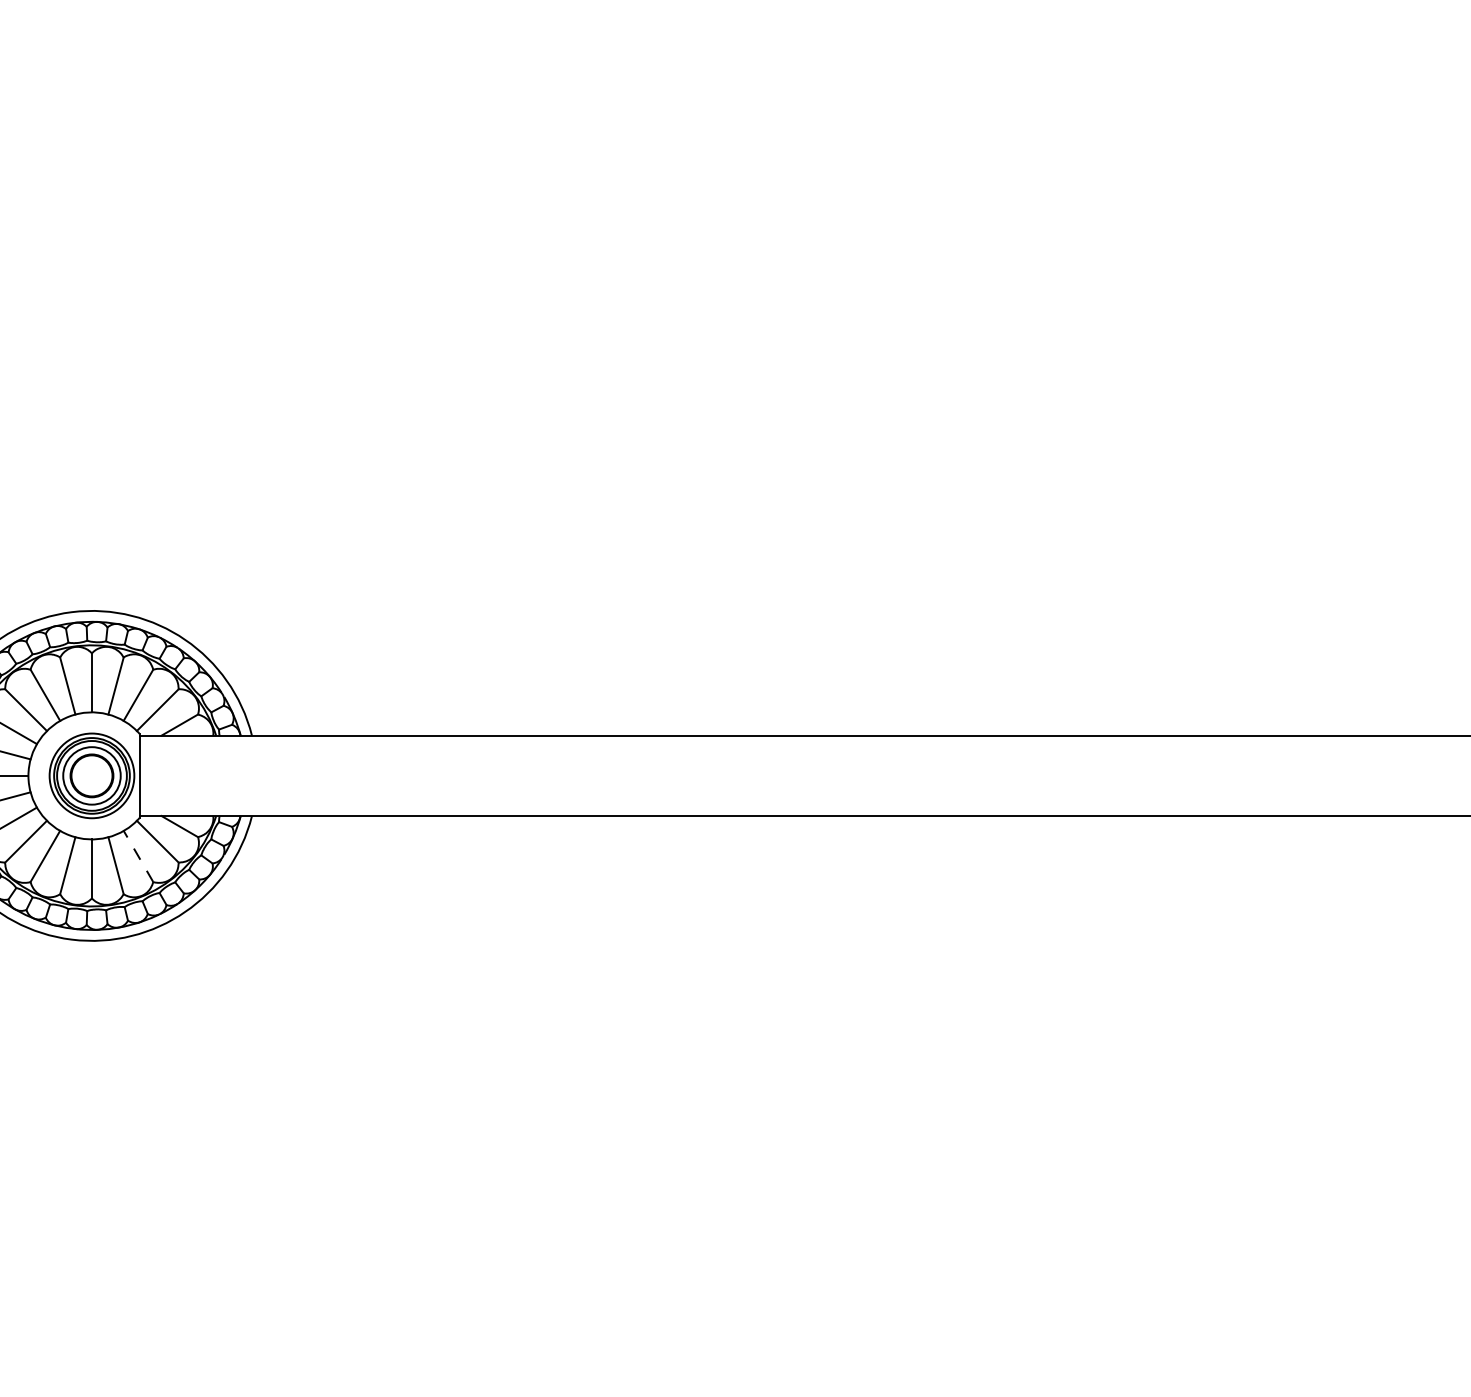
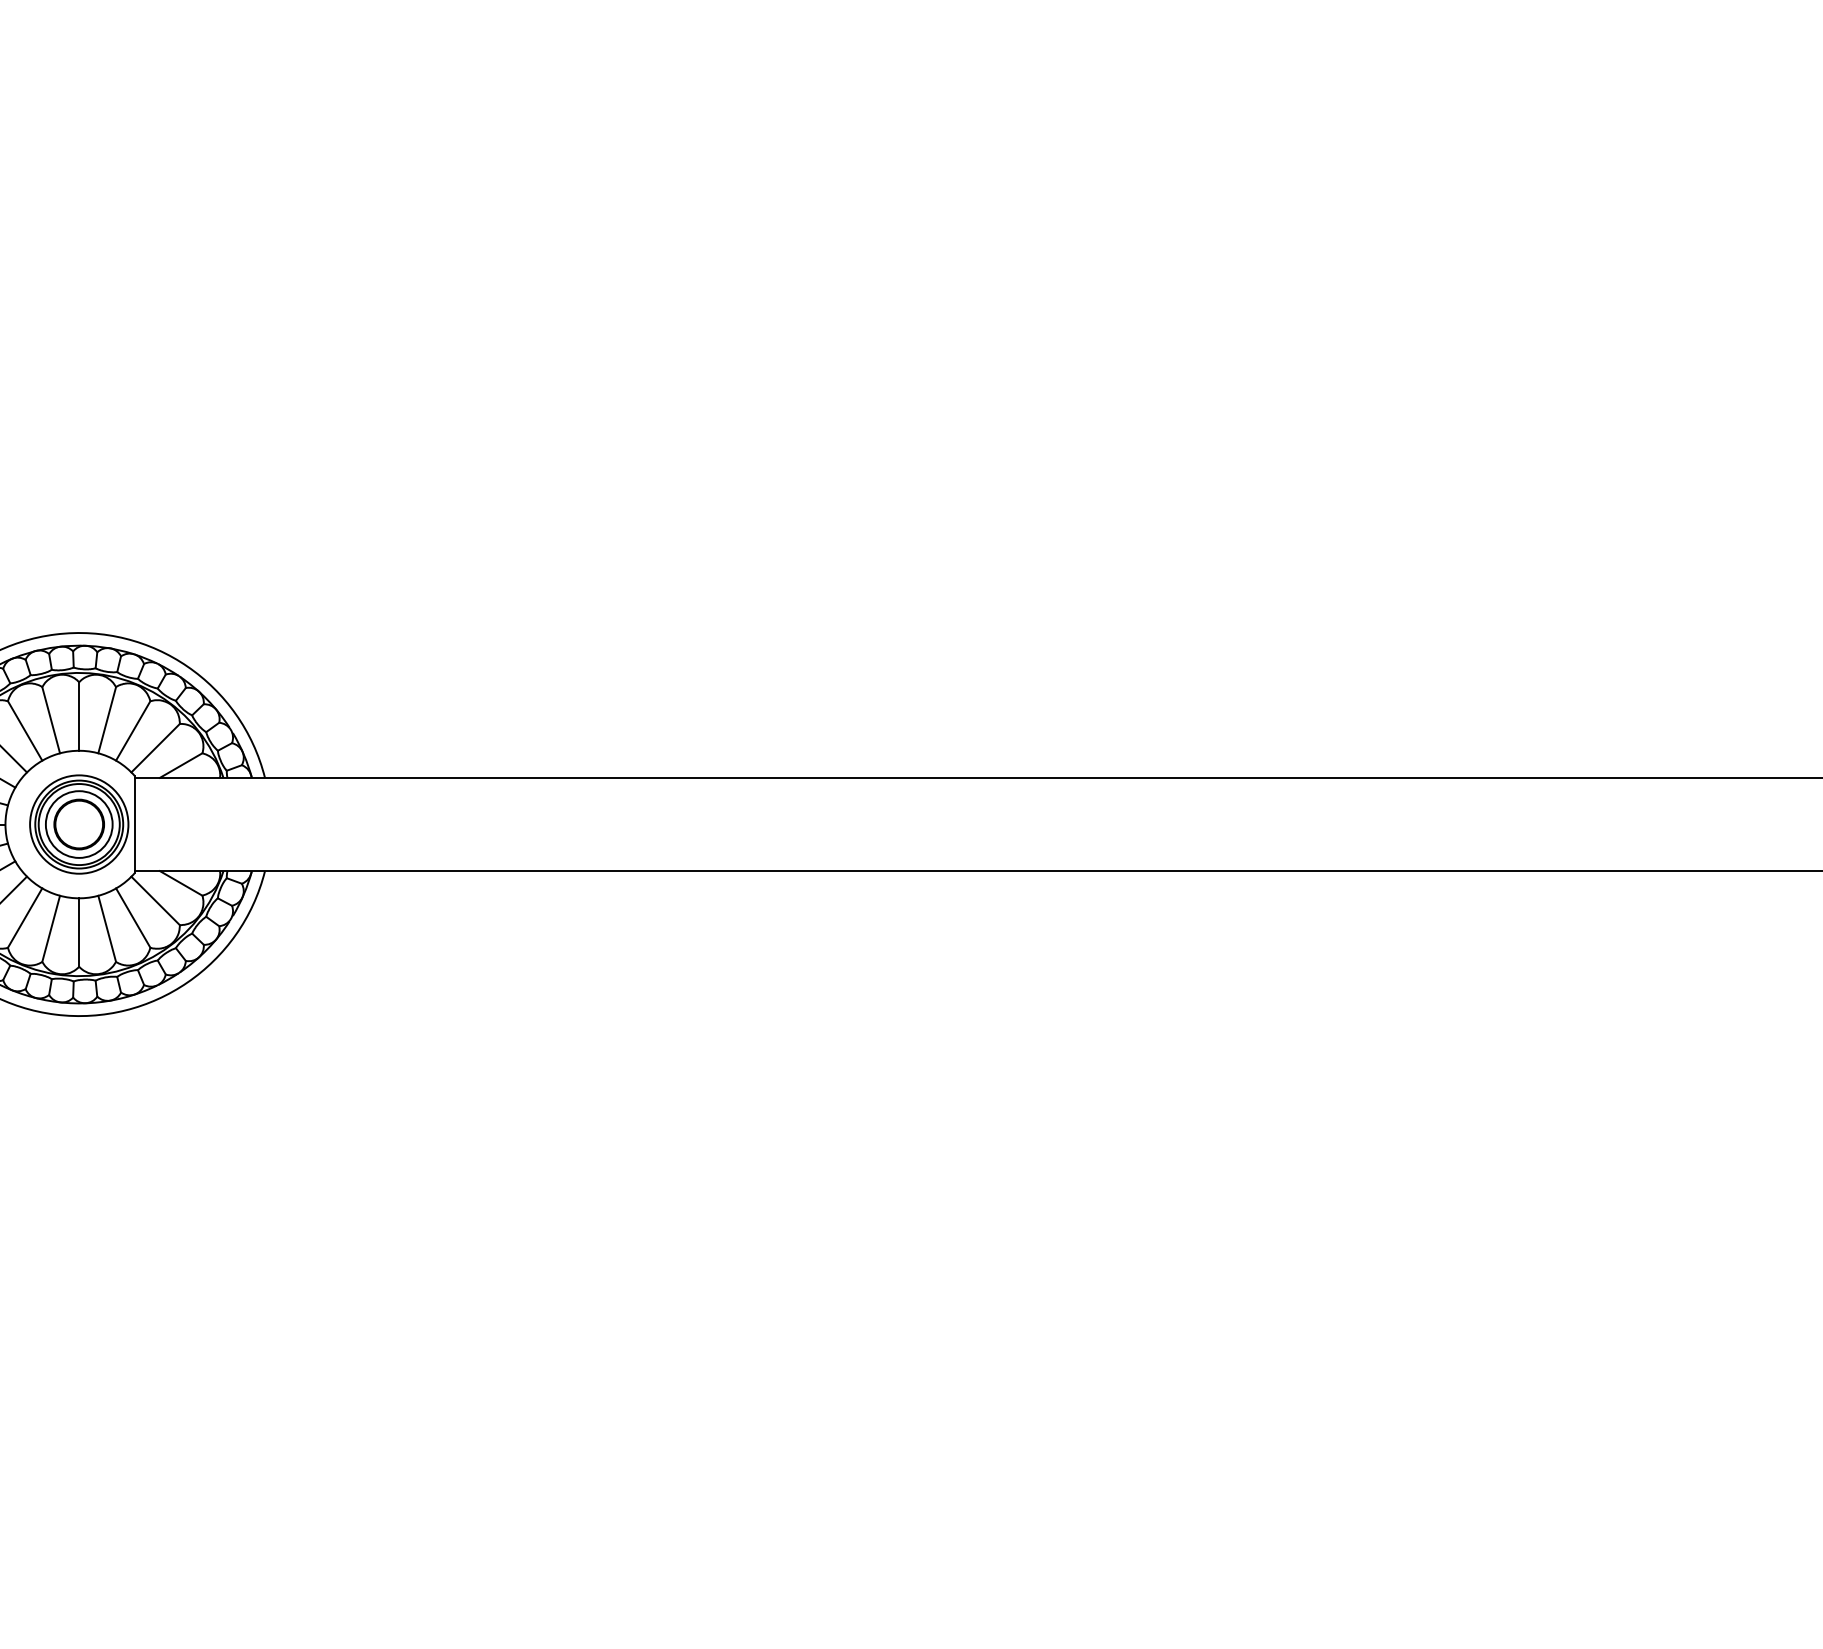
line: (137, 855) -> (132, 917), dashed -> solid

